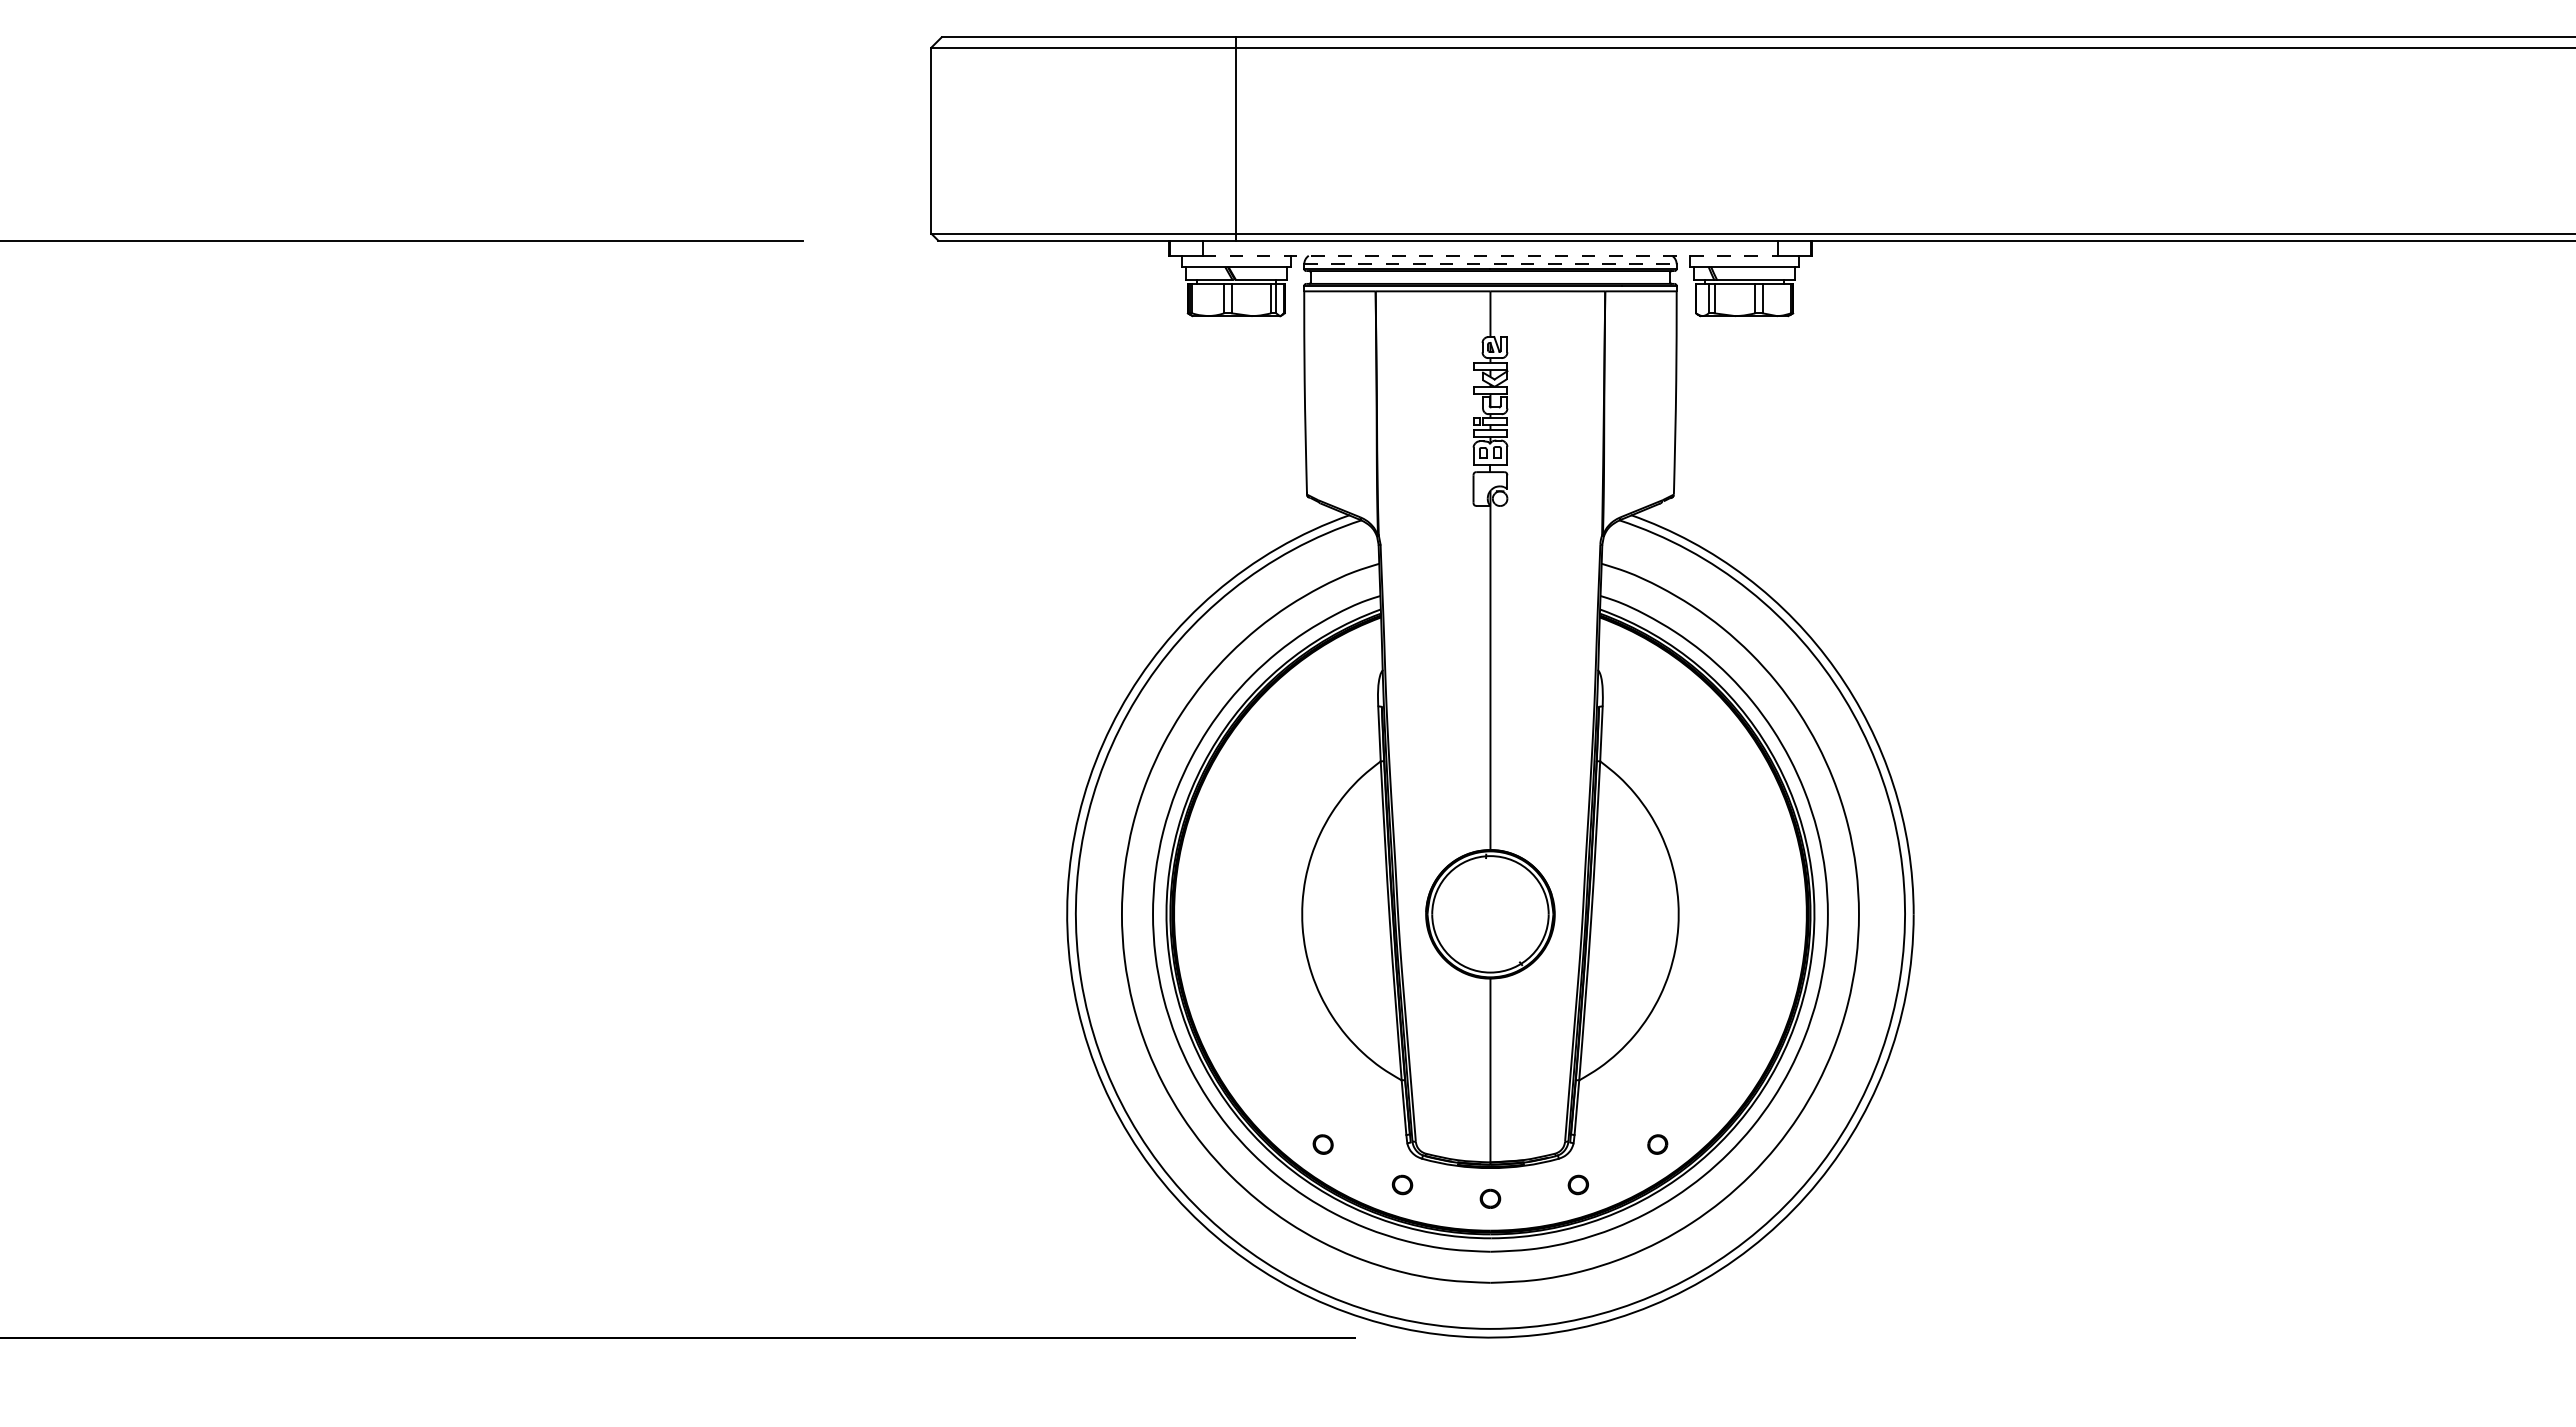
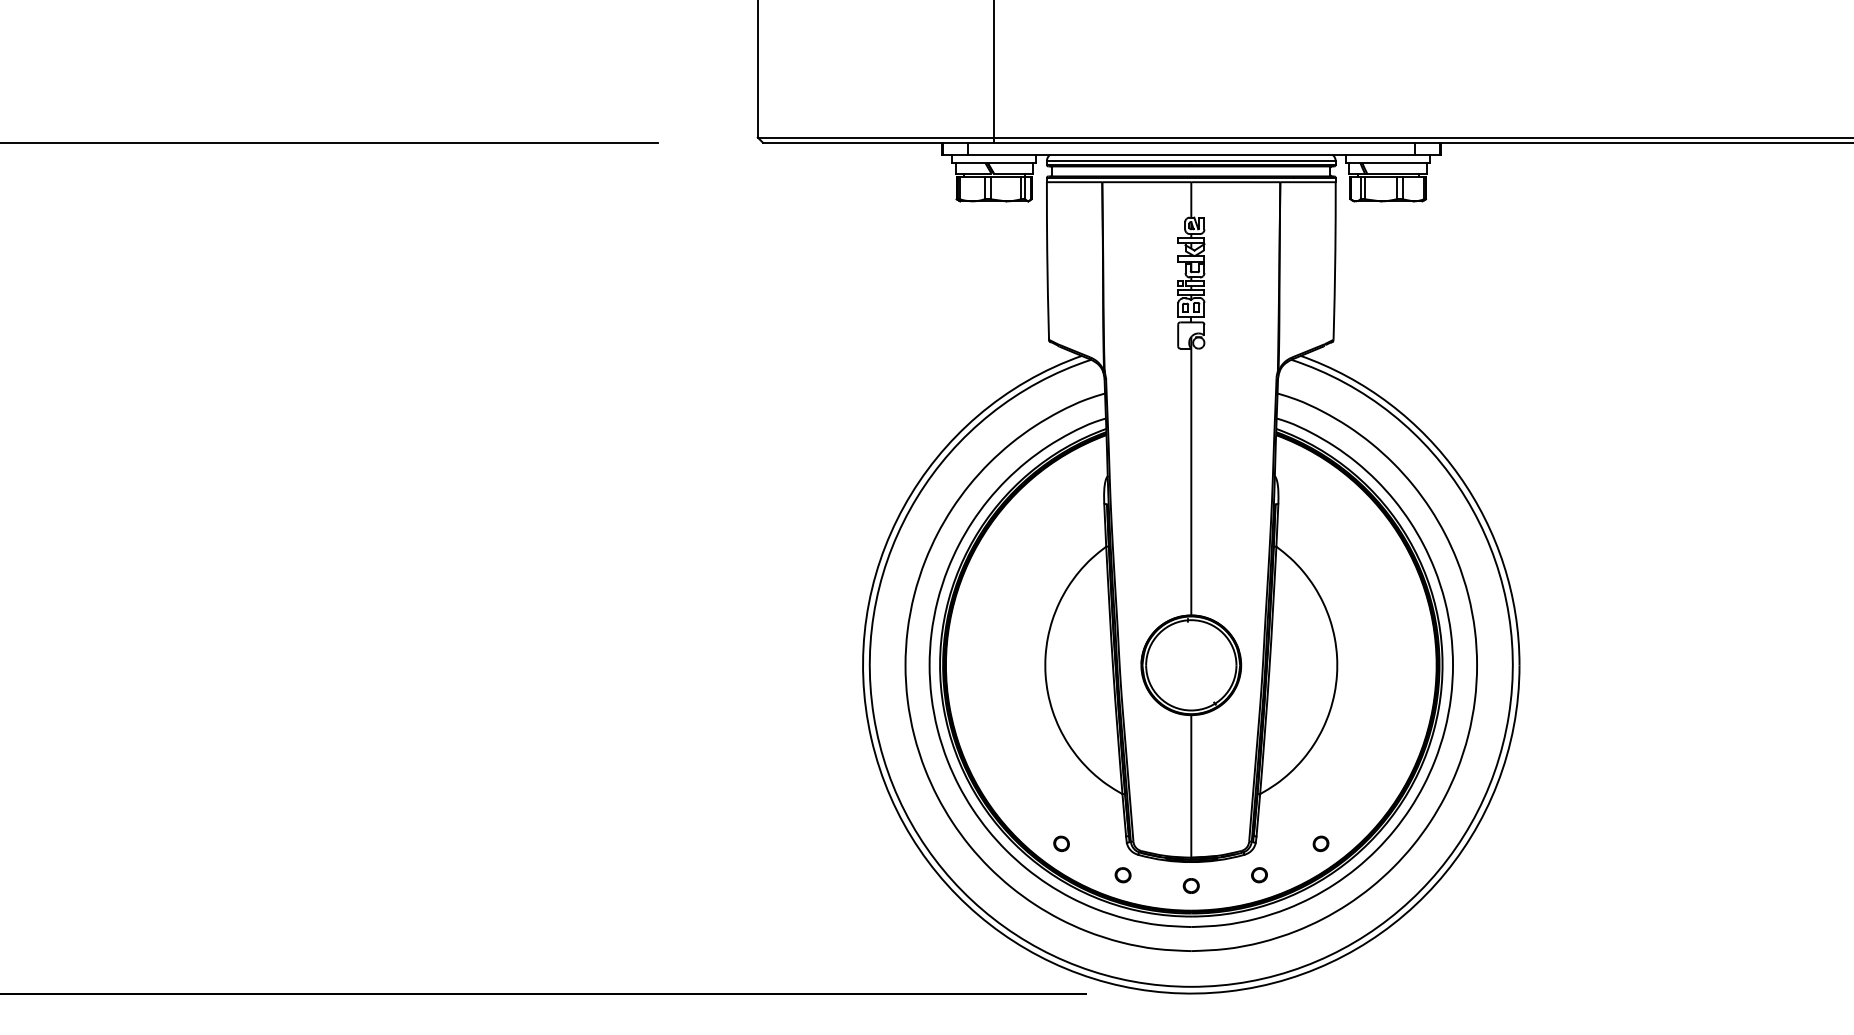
line: (1490, 255) -> (1191, 154), dashed -> solid
line: (1490, 264) -> (1191, 161), dashed -> solid

